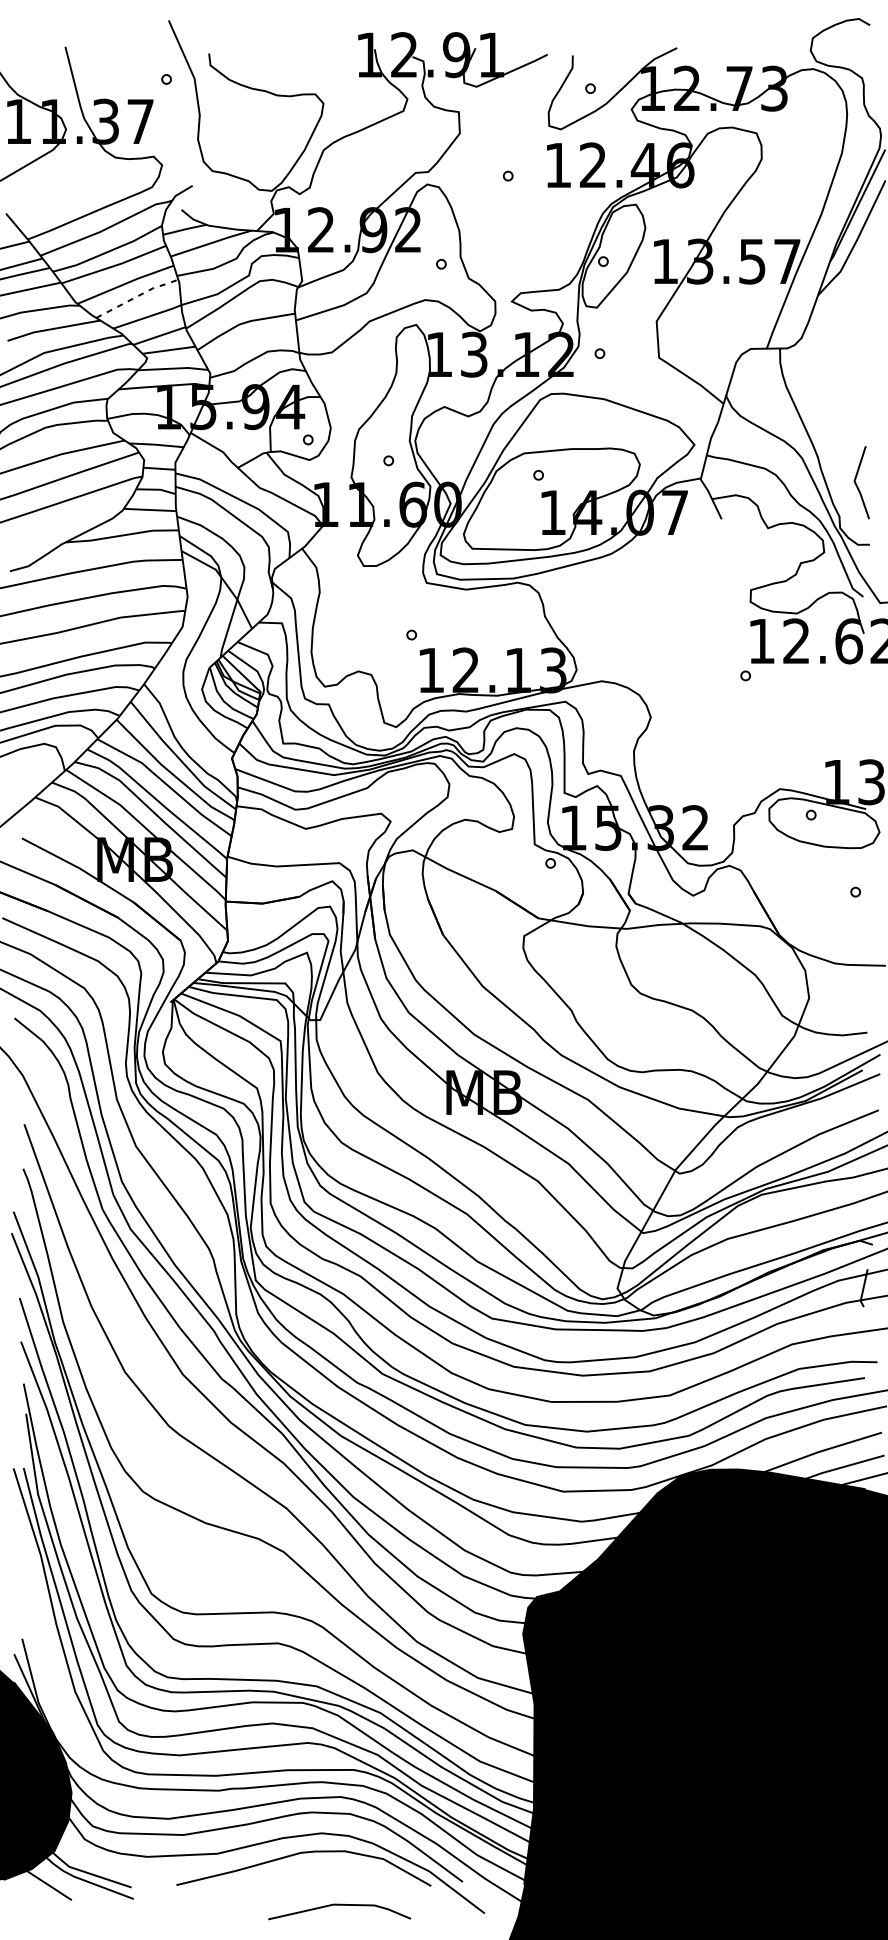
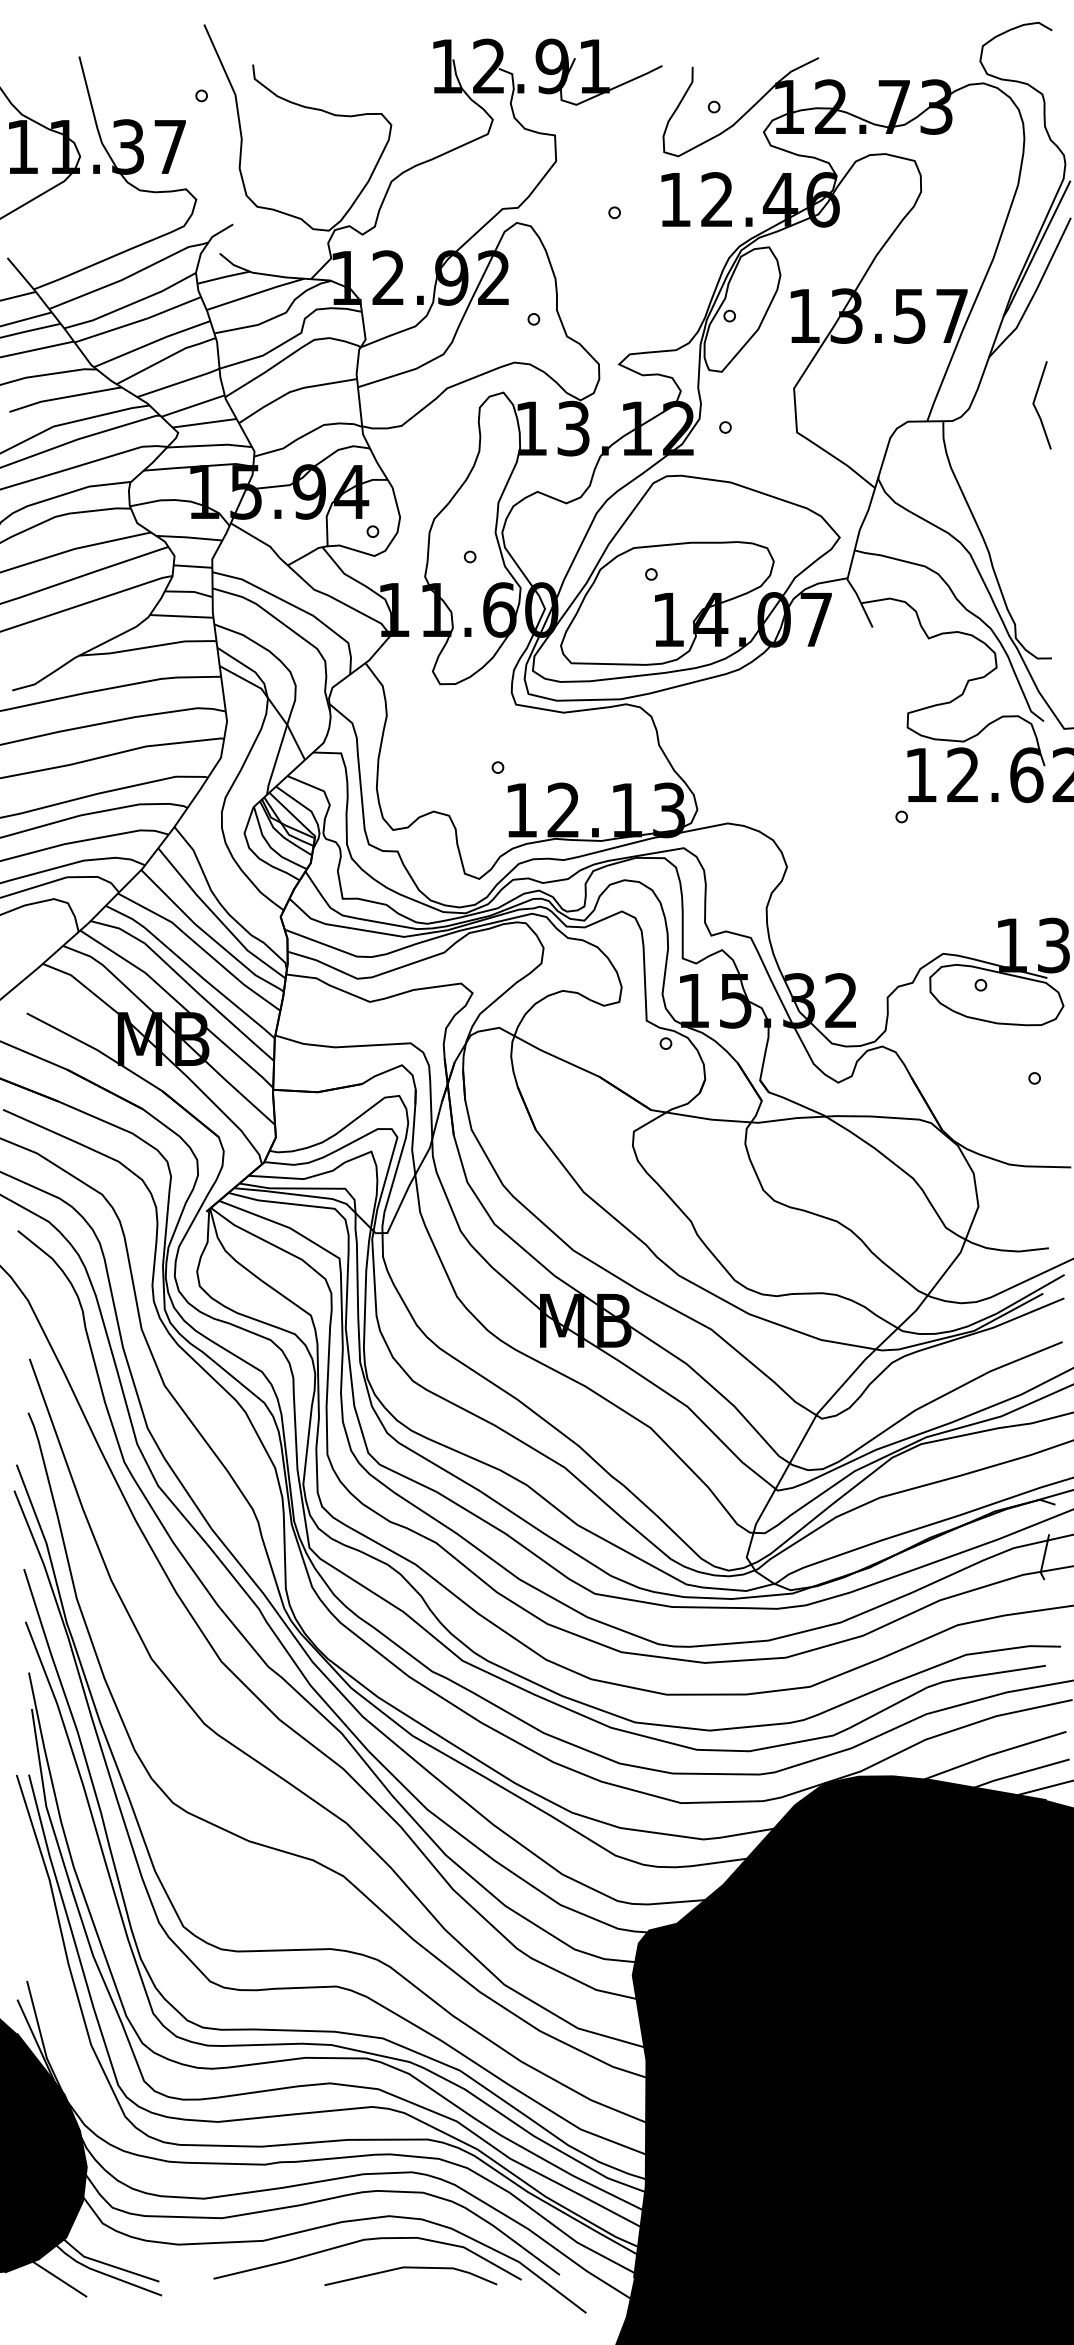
line: (137, 296) -> (166, 358), dashed -> solid
line: (857, 484) -> (1036, 407), moved
line: (339, 1905) -> (410, 2268), moved

